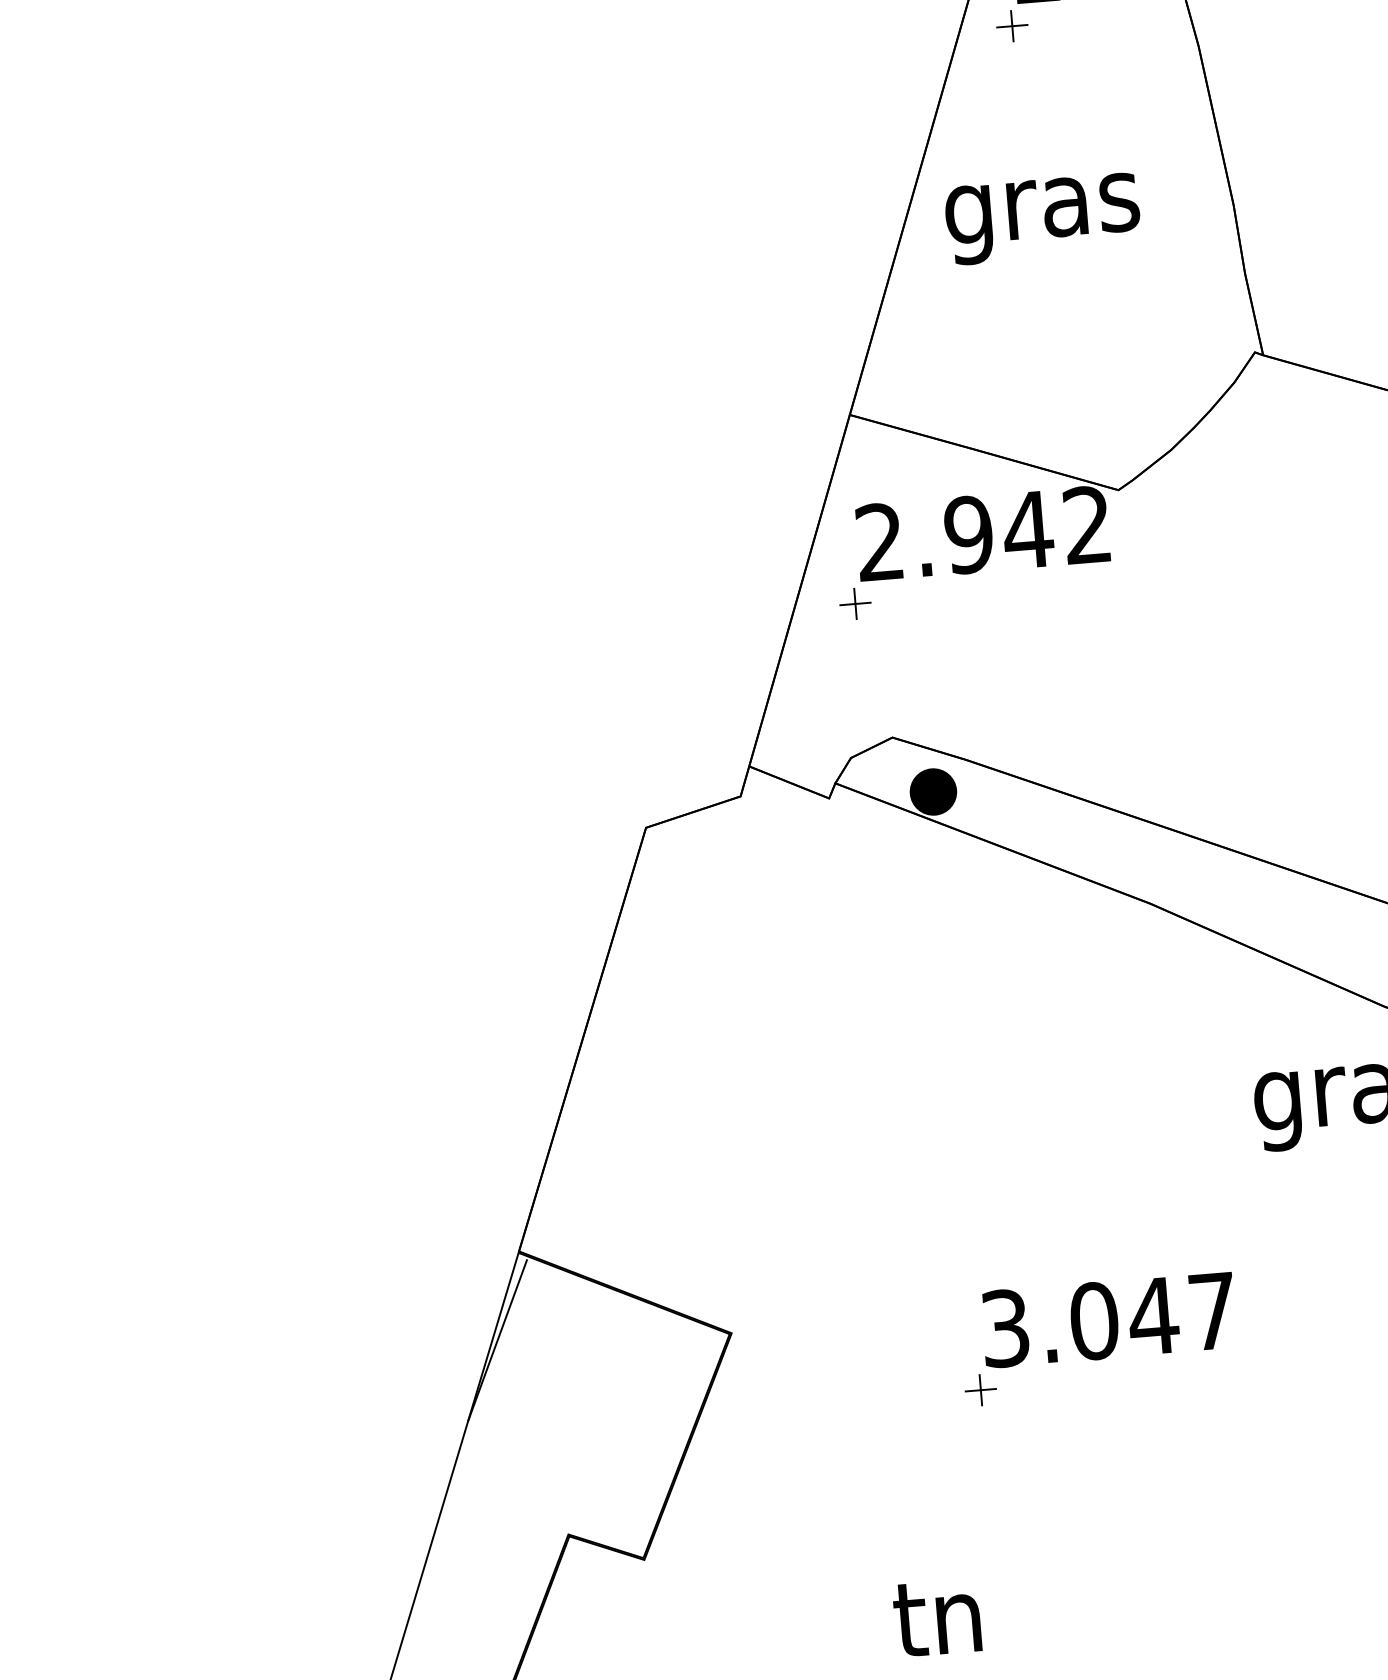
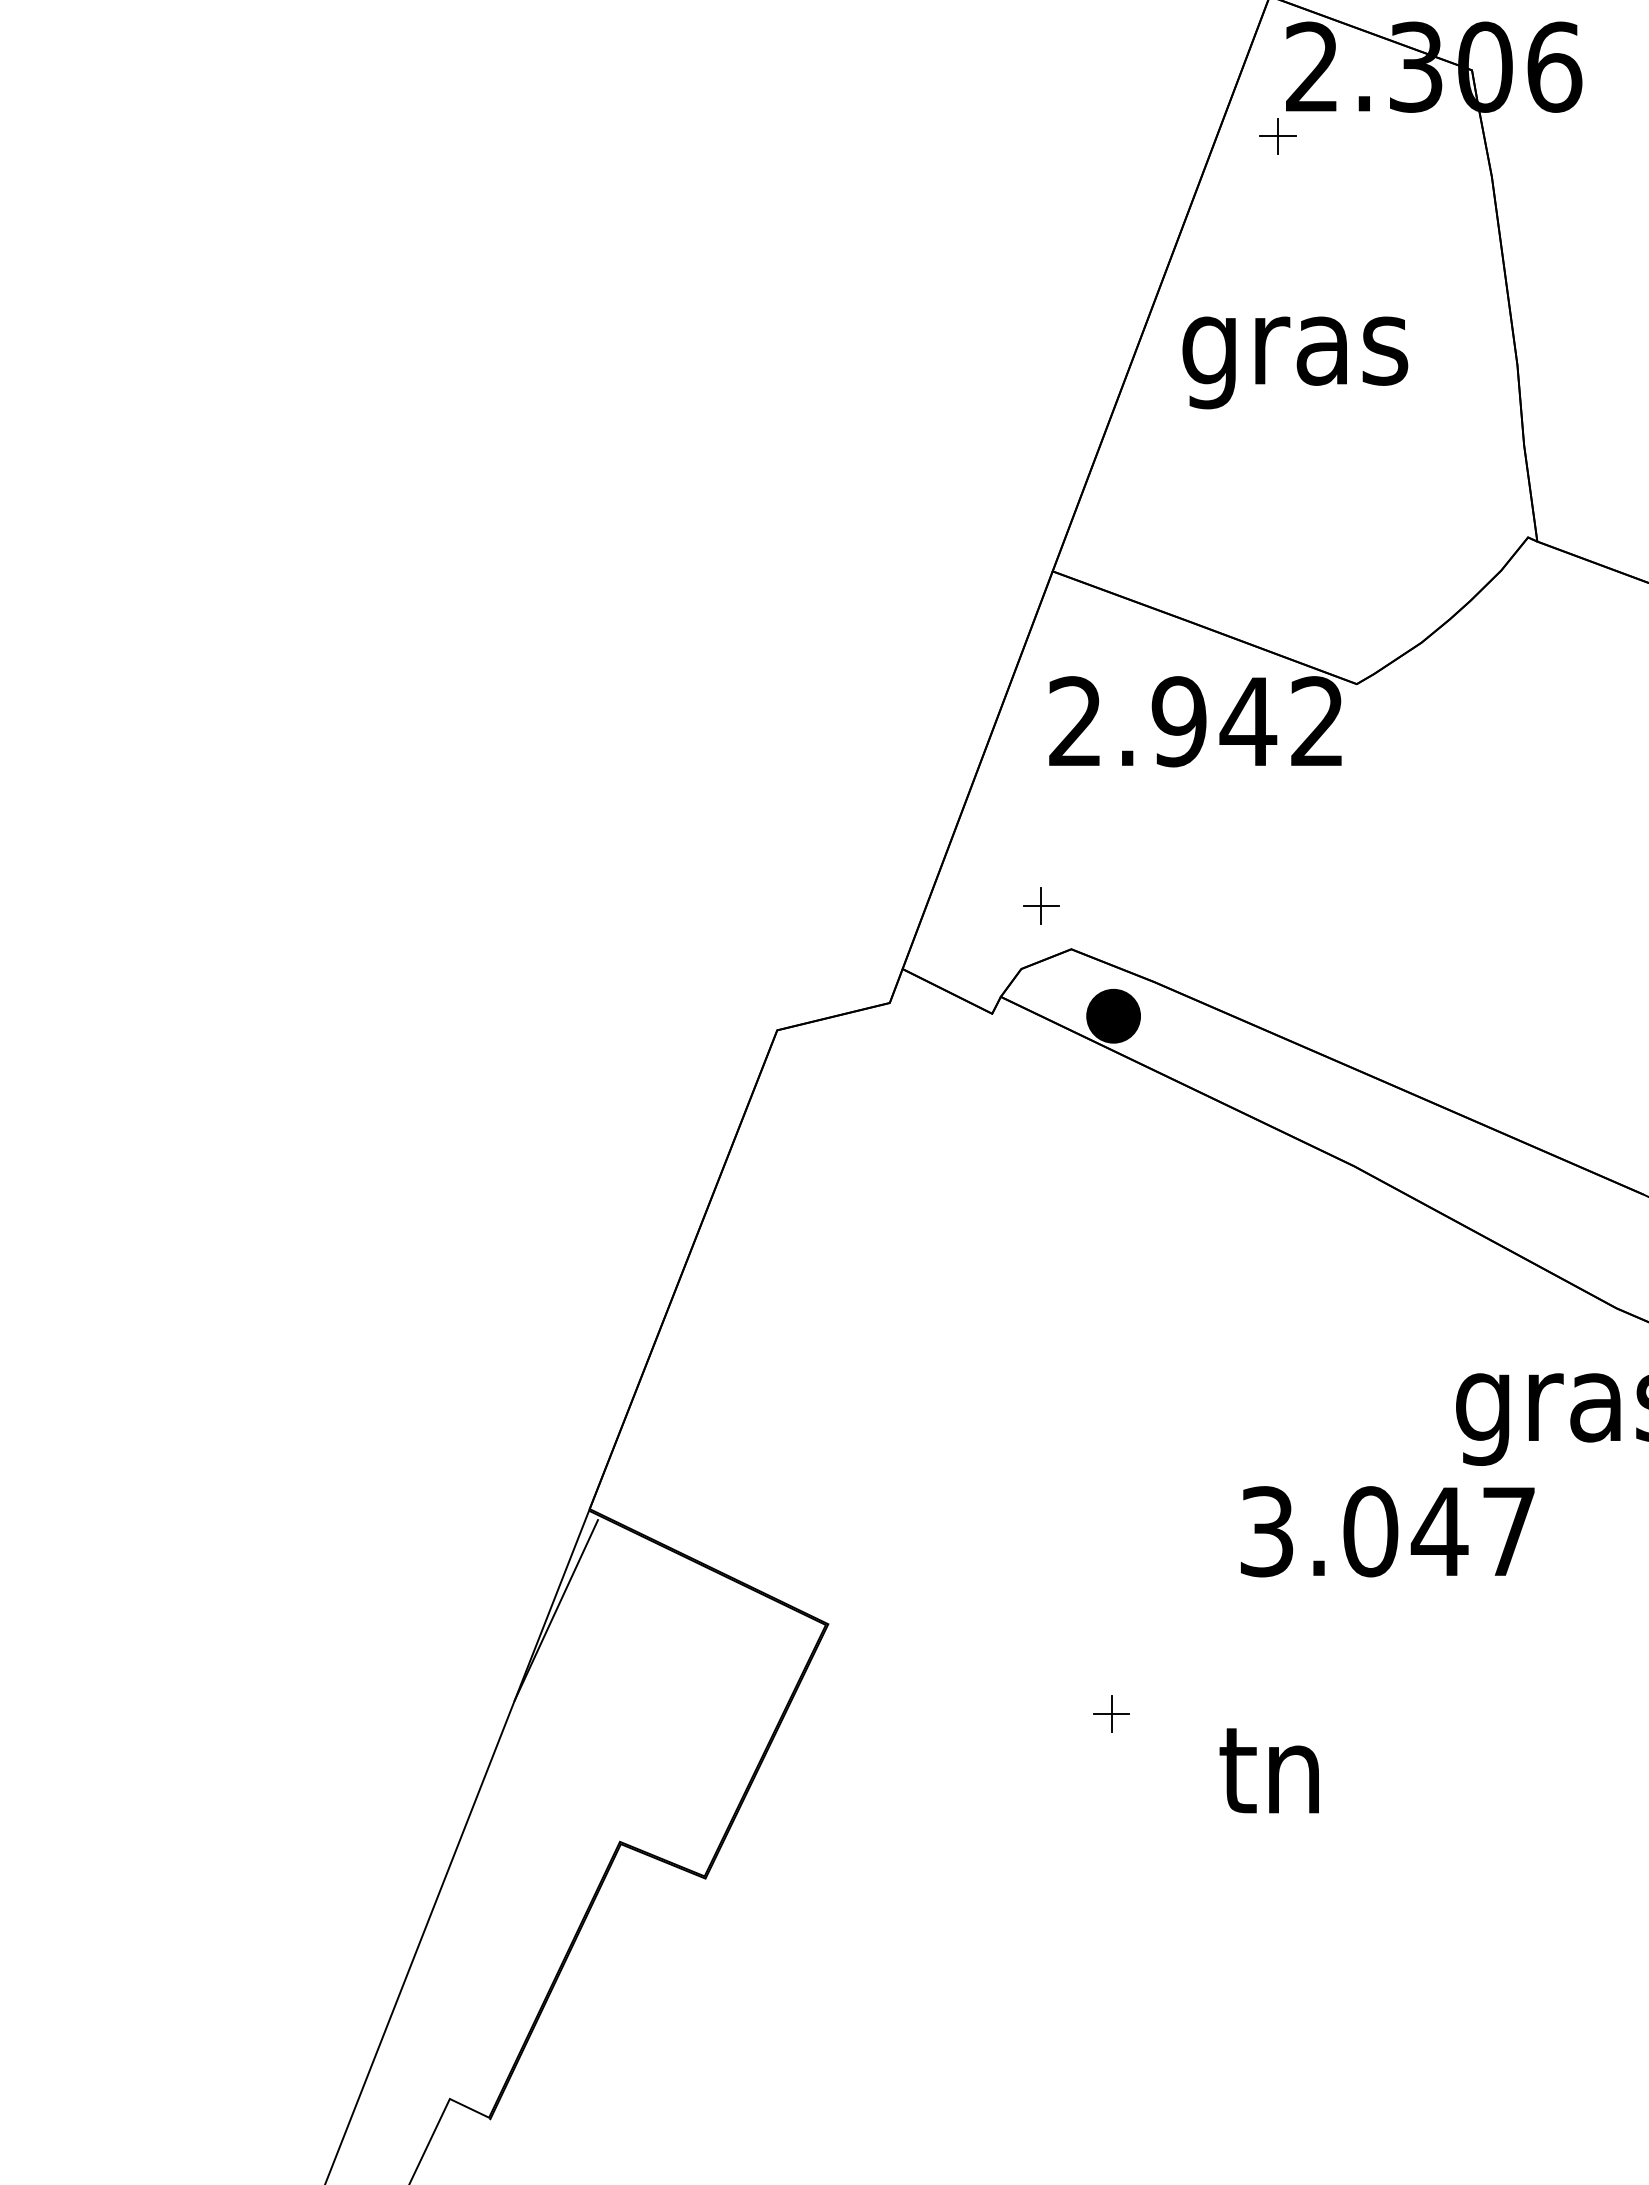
part: (855, 603) -> (1041, 905), moved
text: (1108, 1319) -> (1387, 1531), moved
text: (936, 1617) -> (1268, 1770), moved

